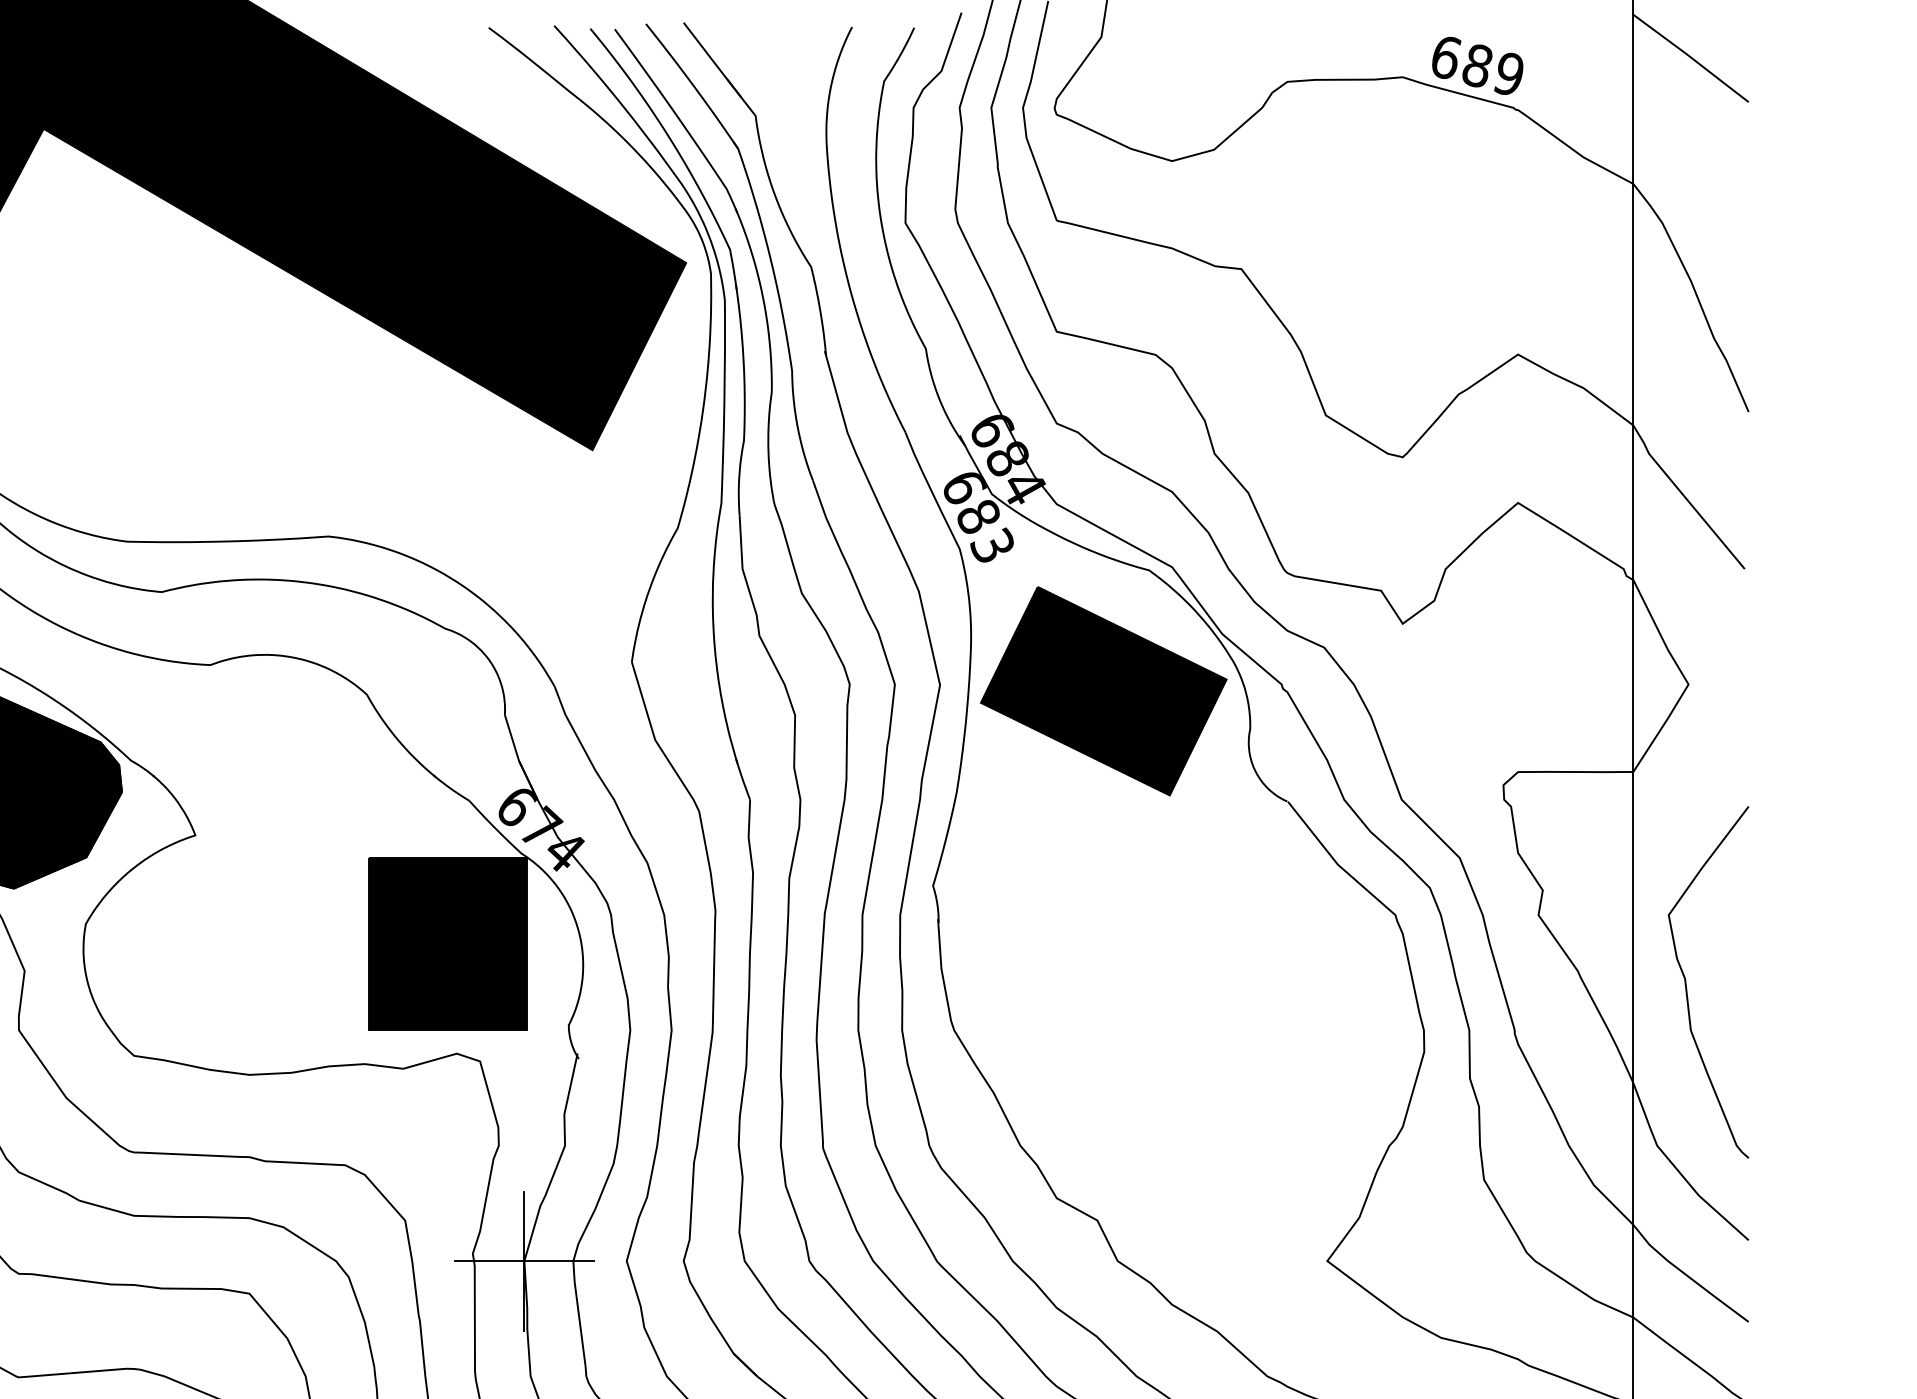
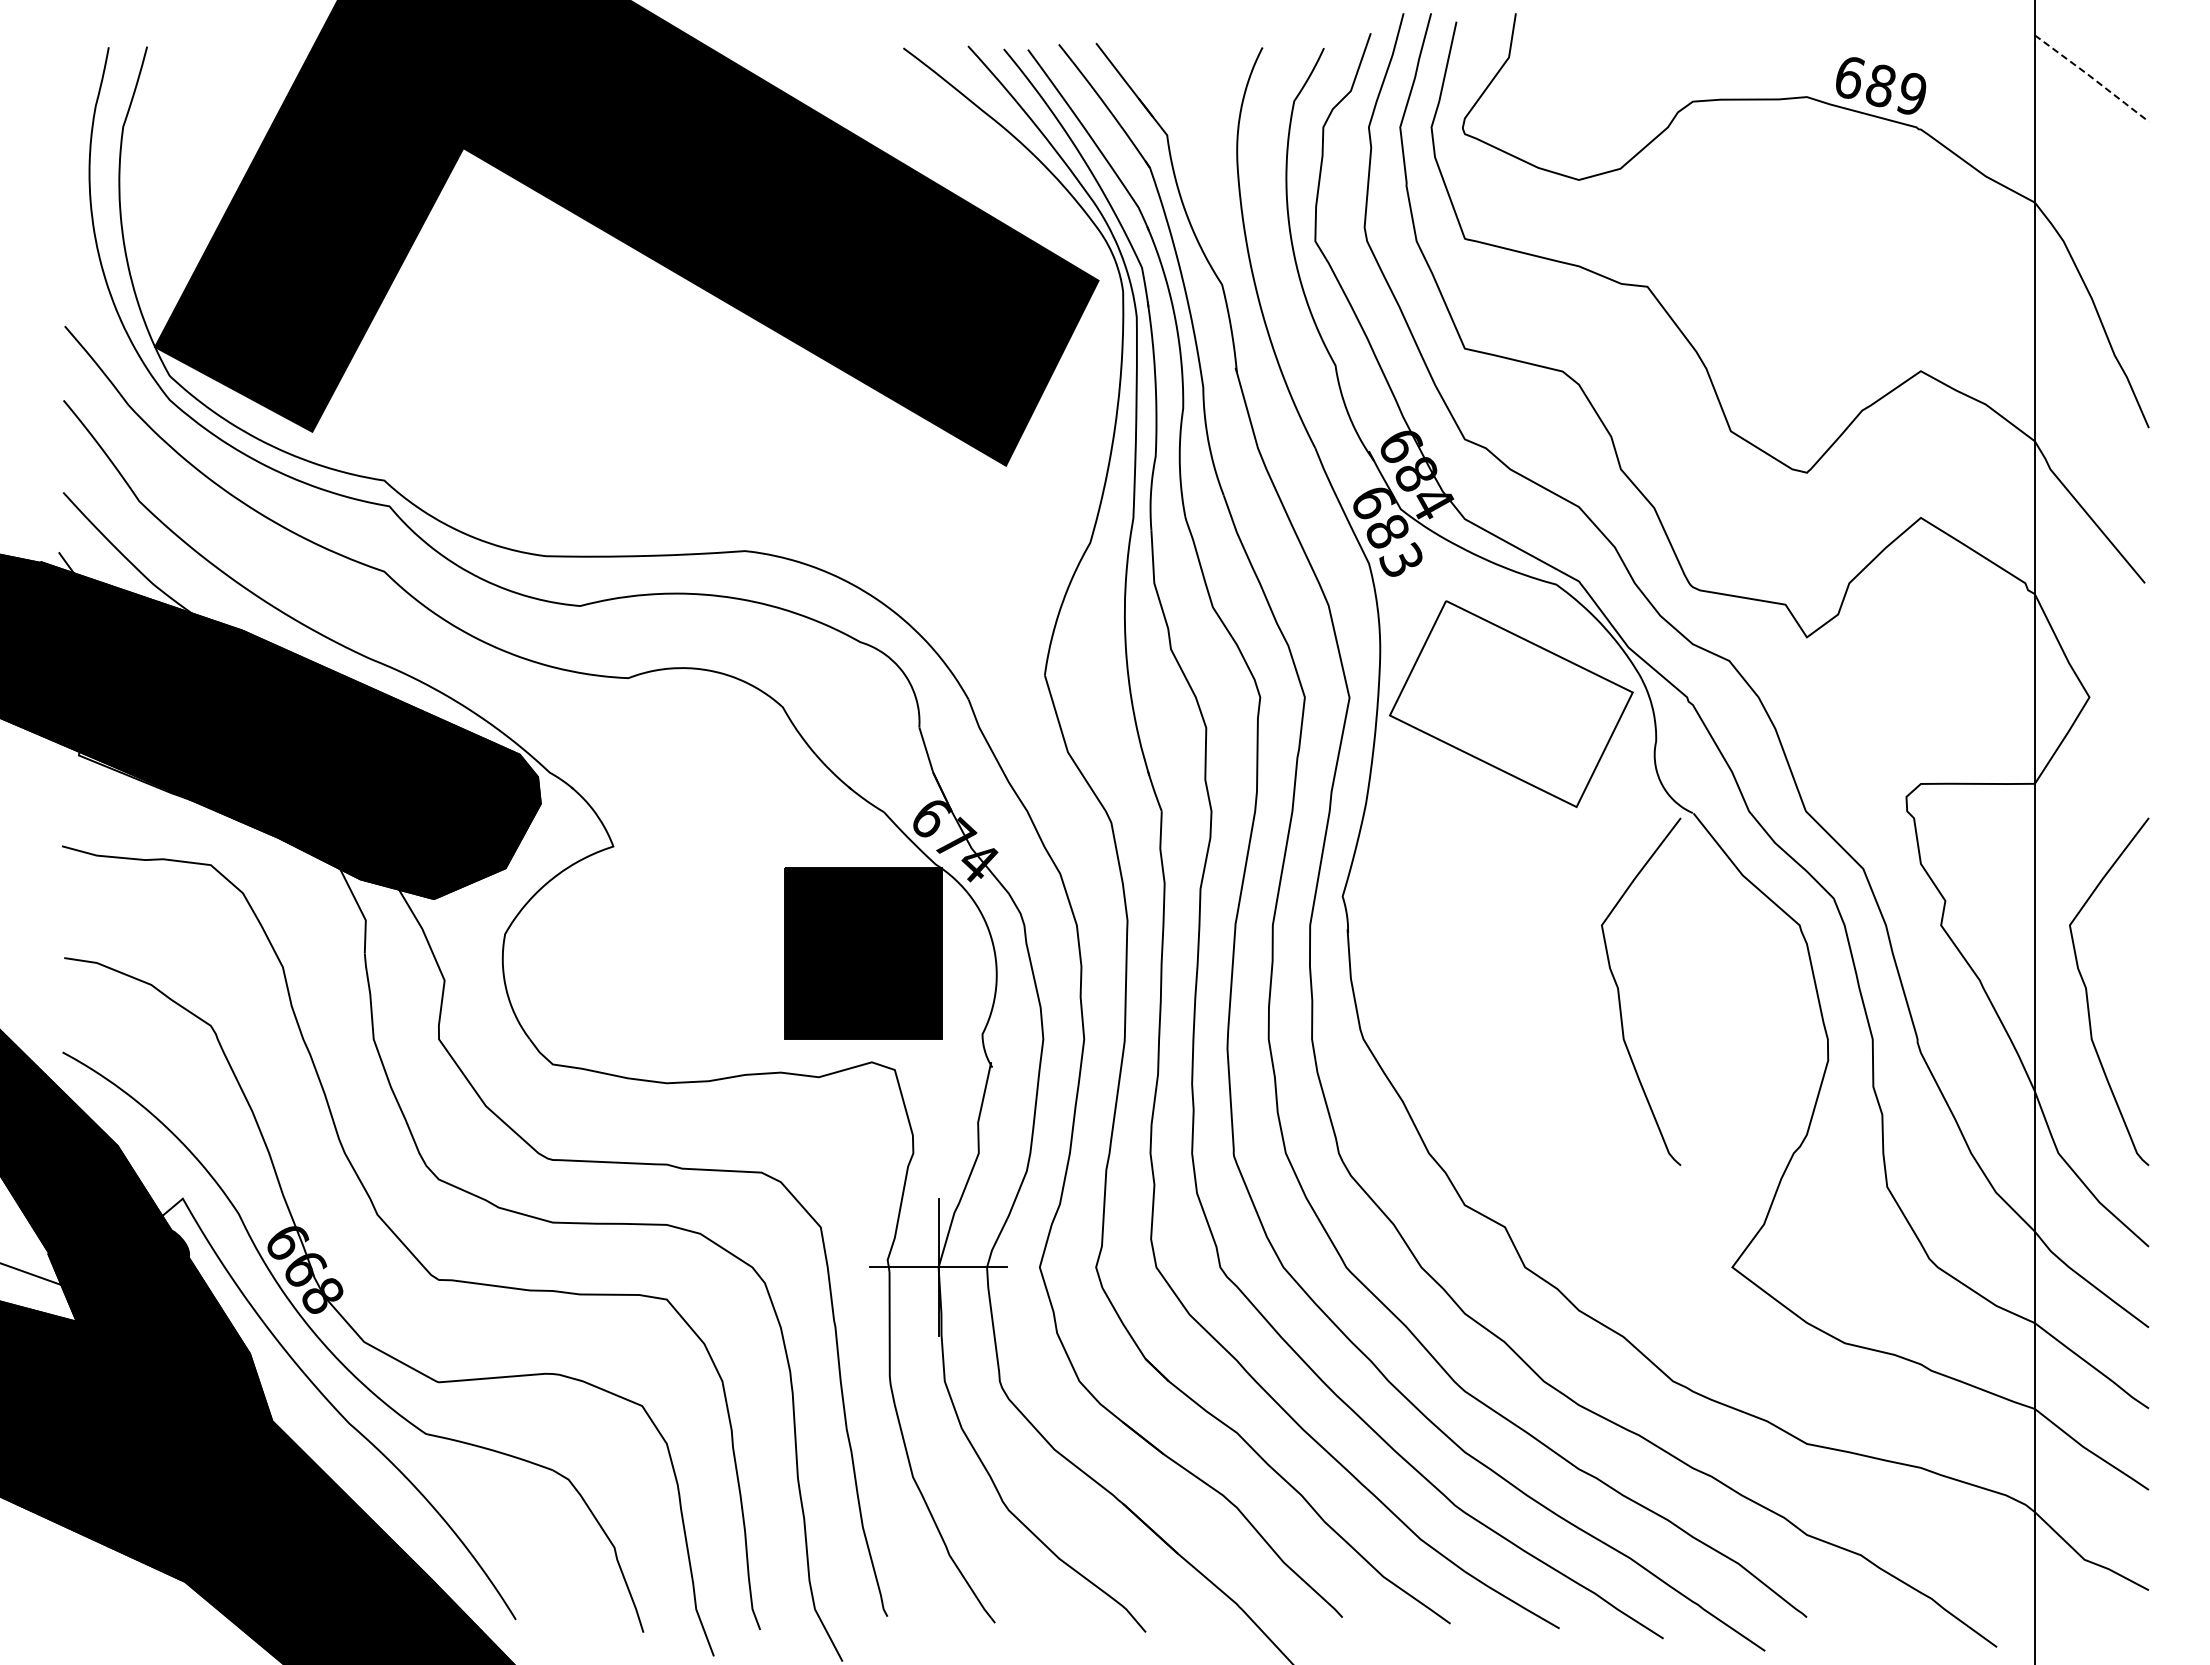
line: (1691, 58) -> (2092, 78), solid -> dashed
fill: (1102, 690) -> (1510, 703), removed
curve: (1213, 982) -> (1619, 991), added

